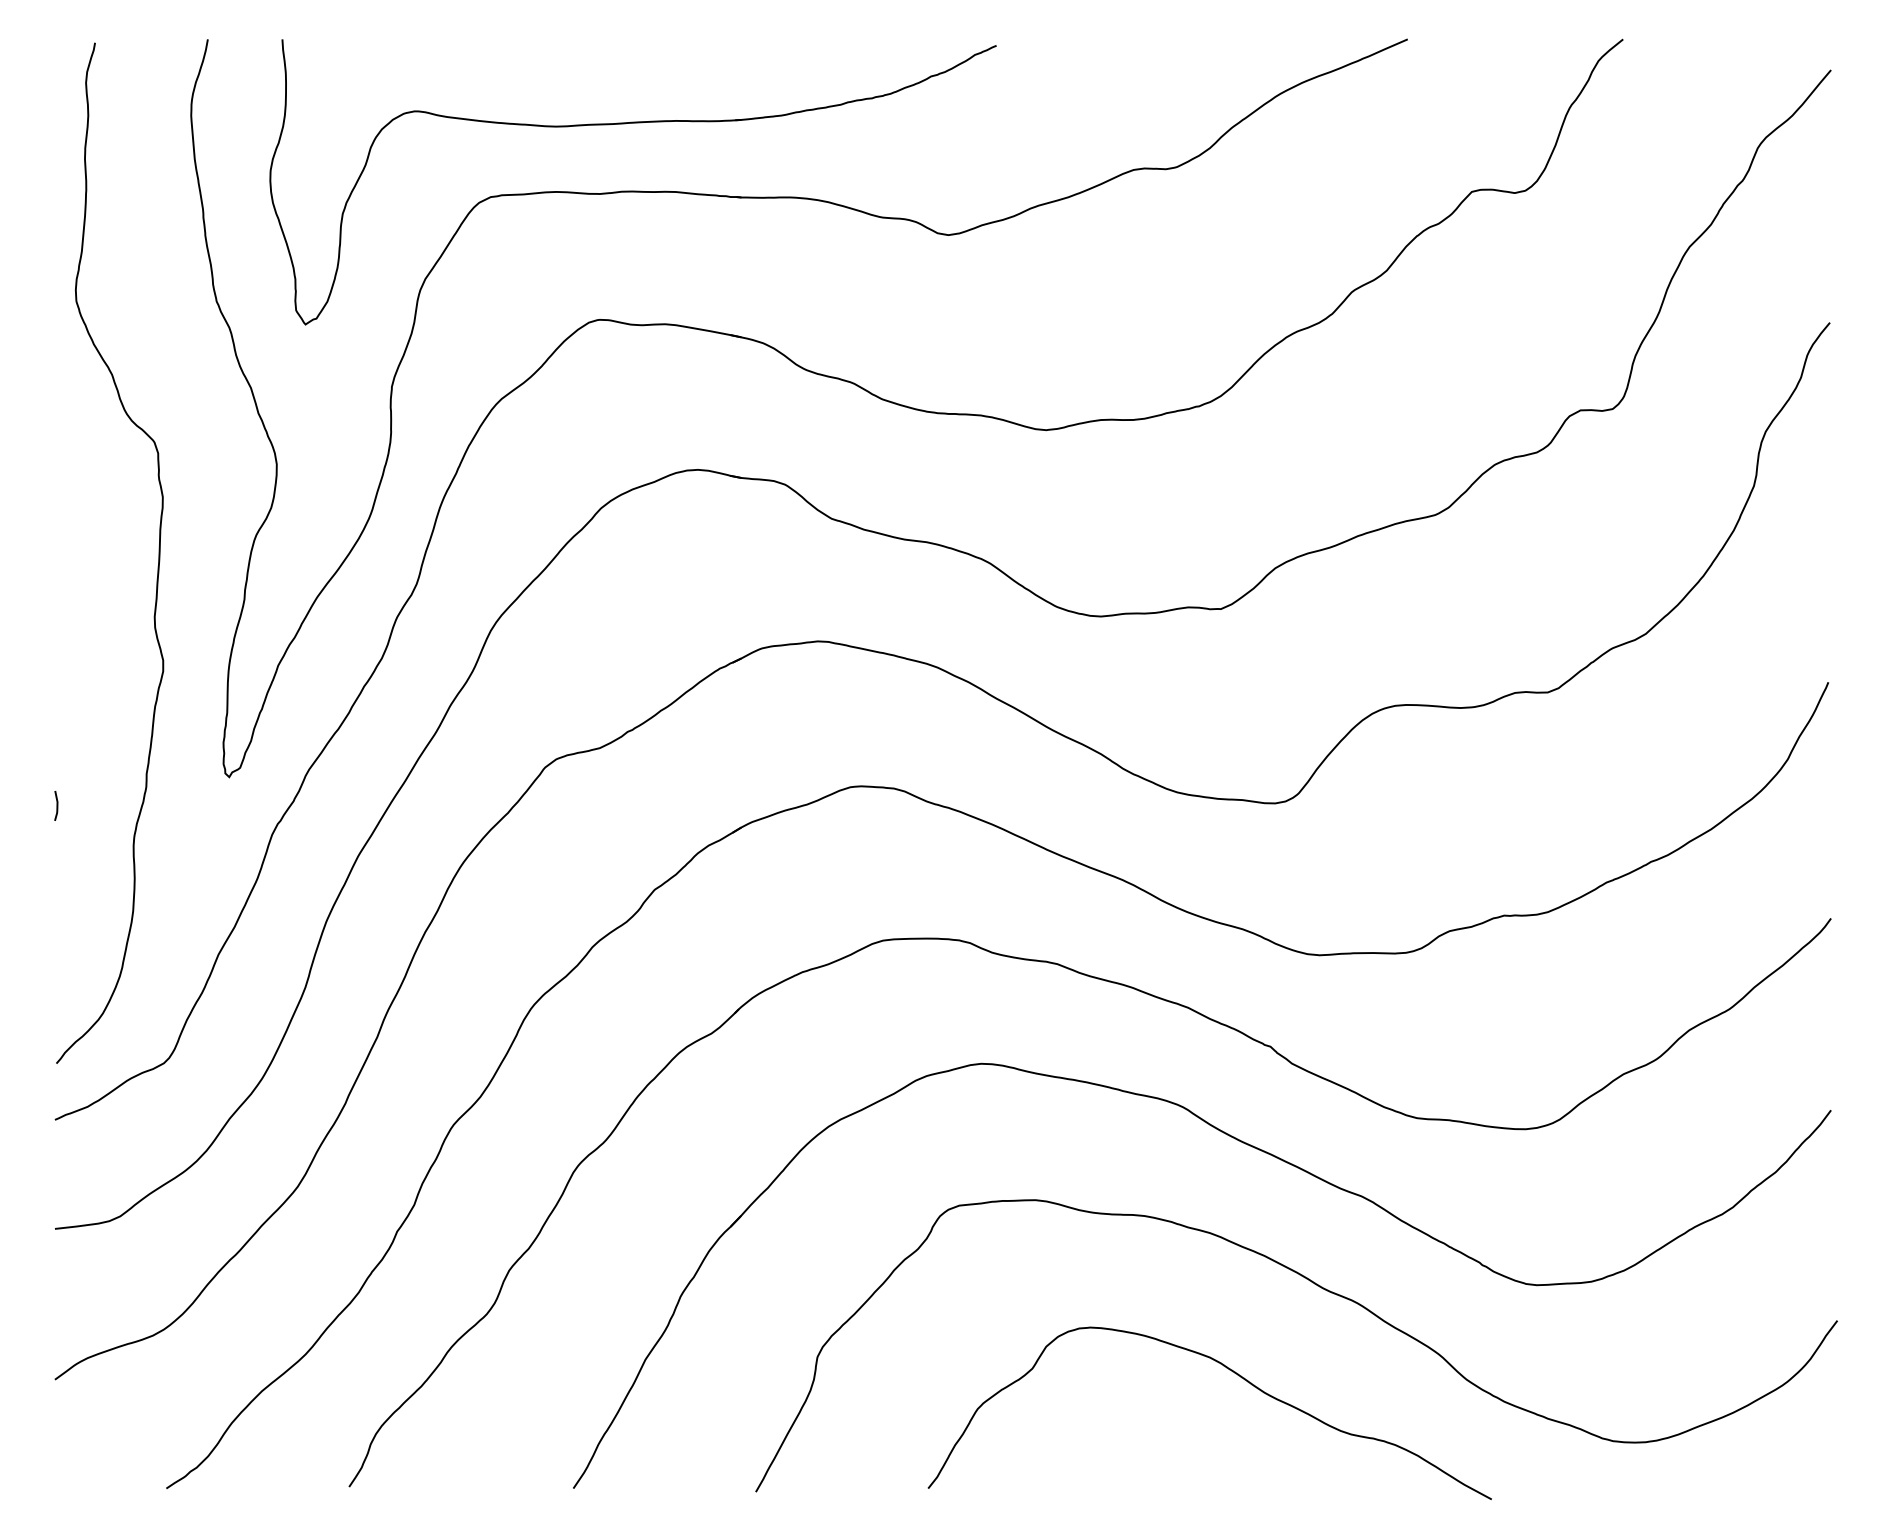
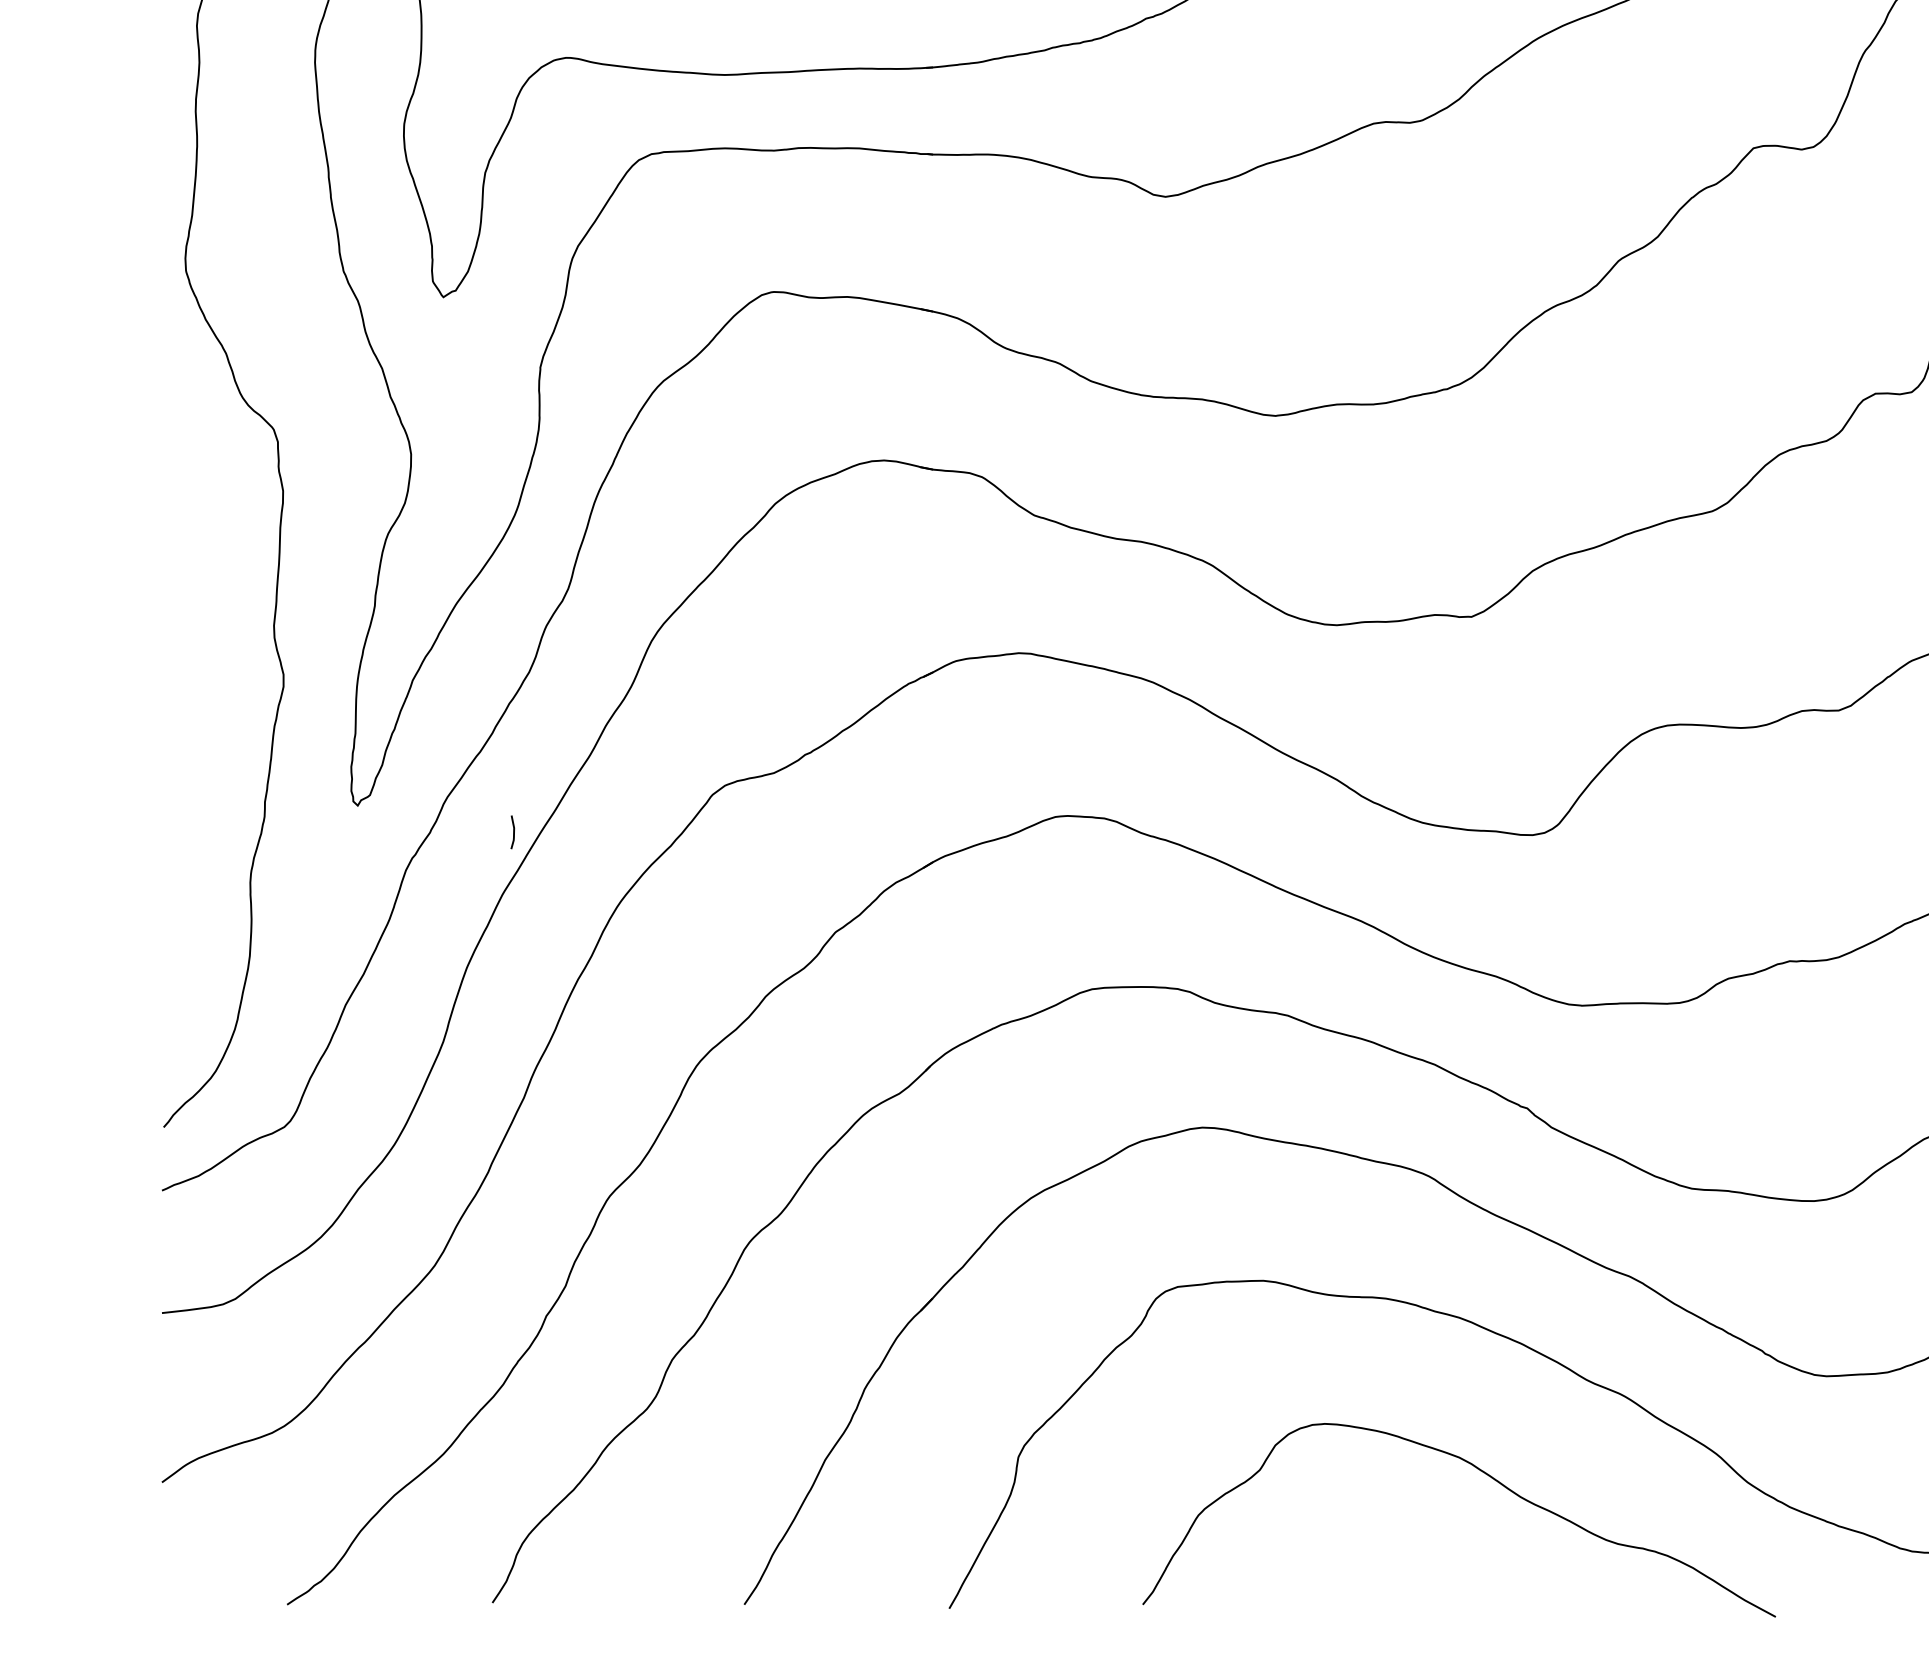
line: (56, 805) -> (513, 831), moved

